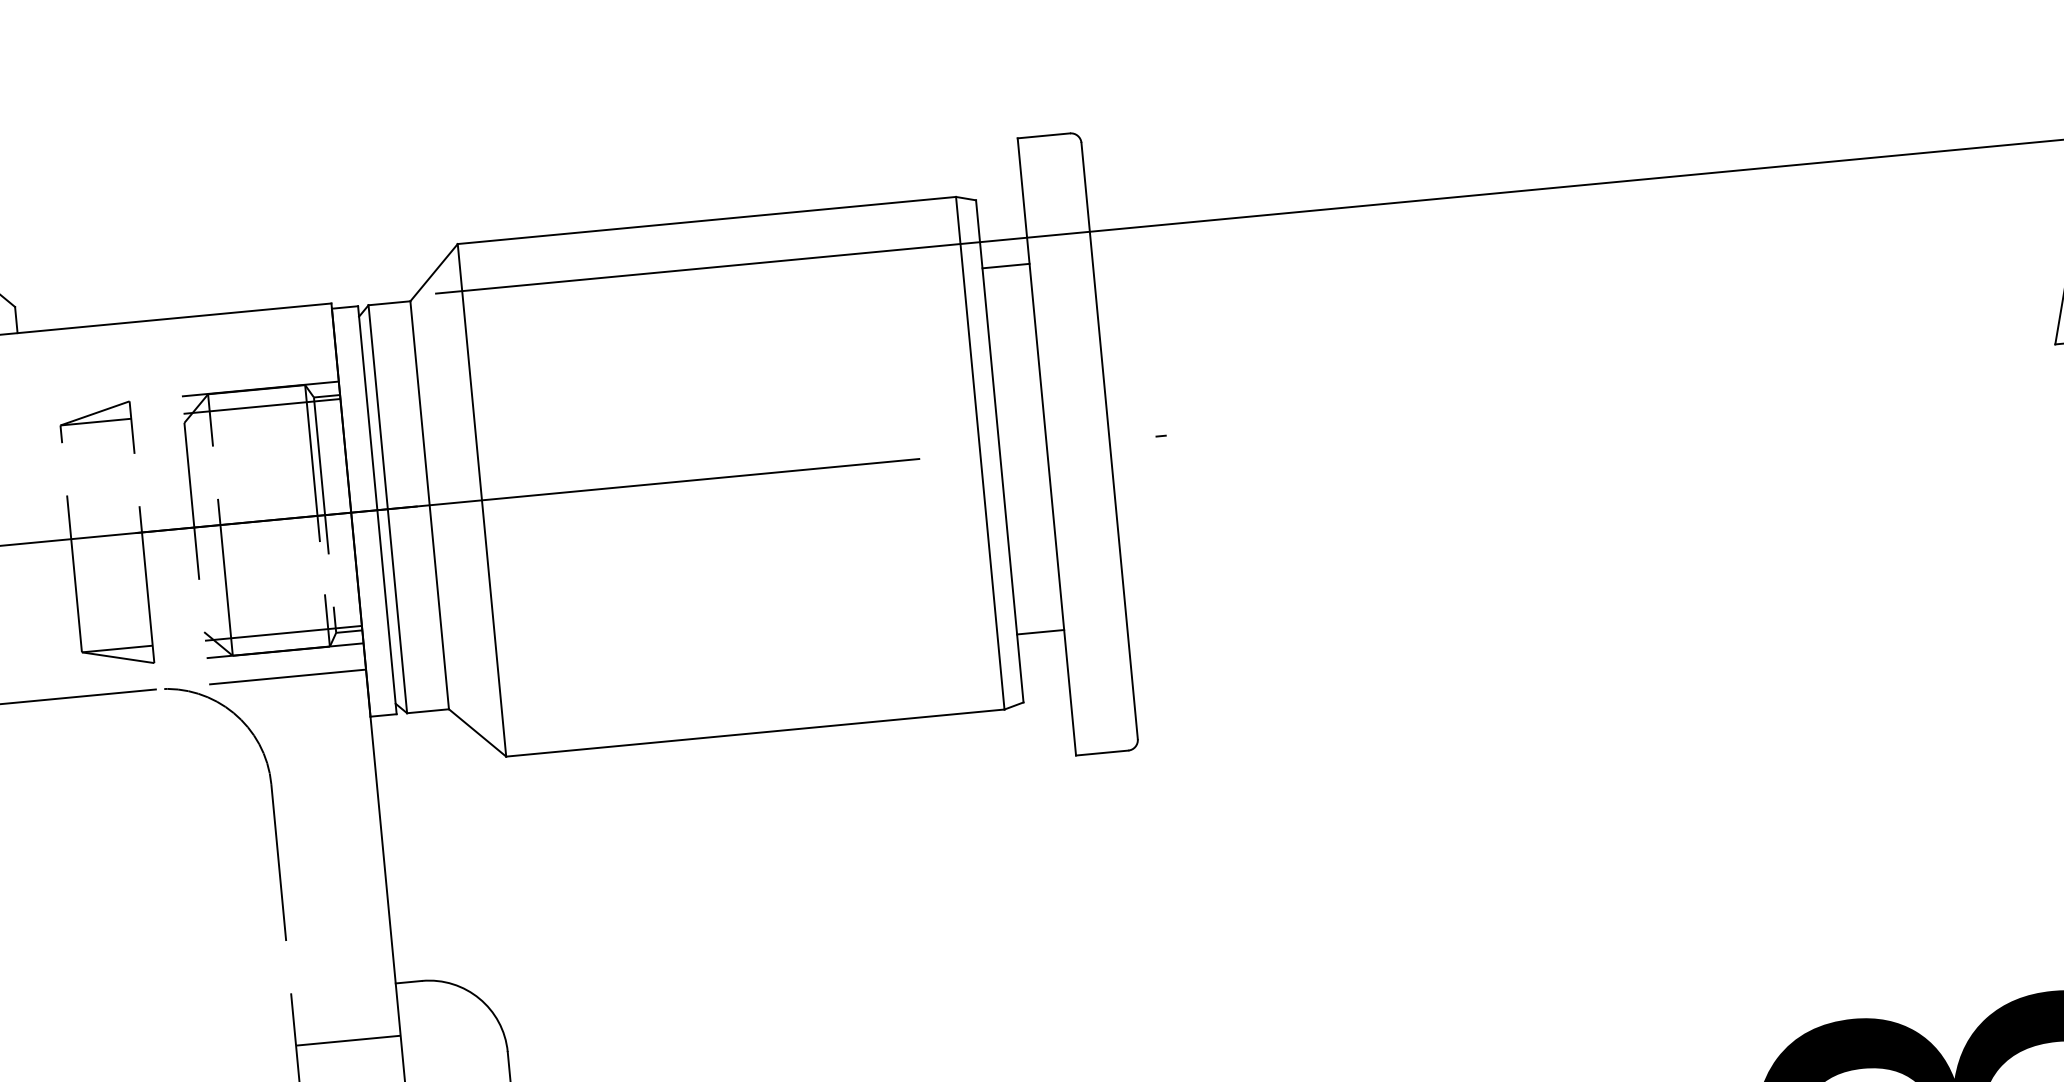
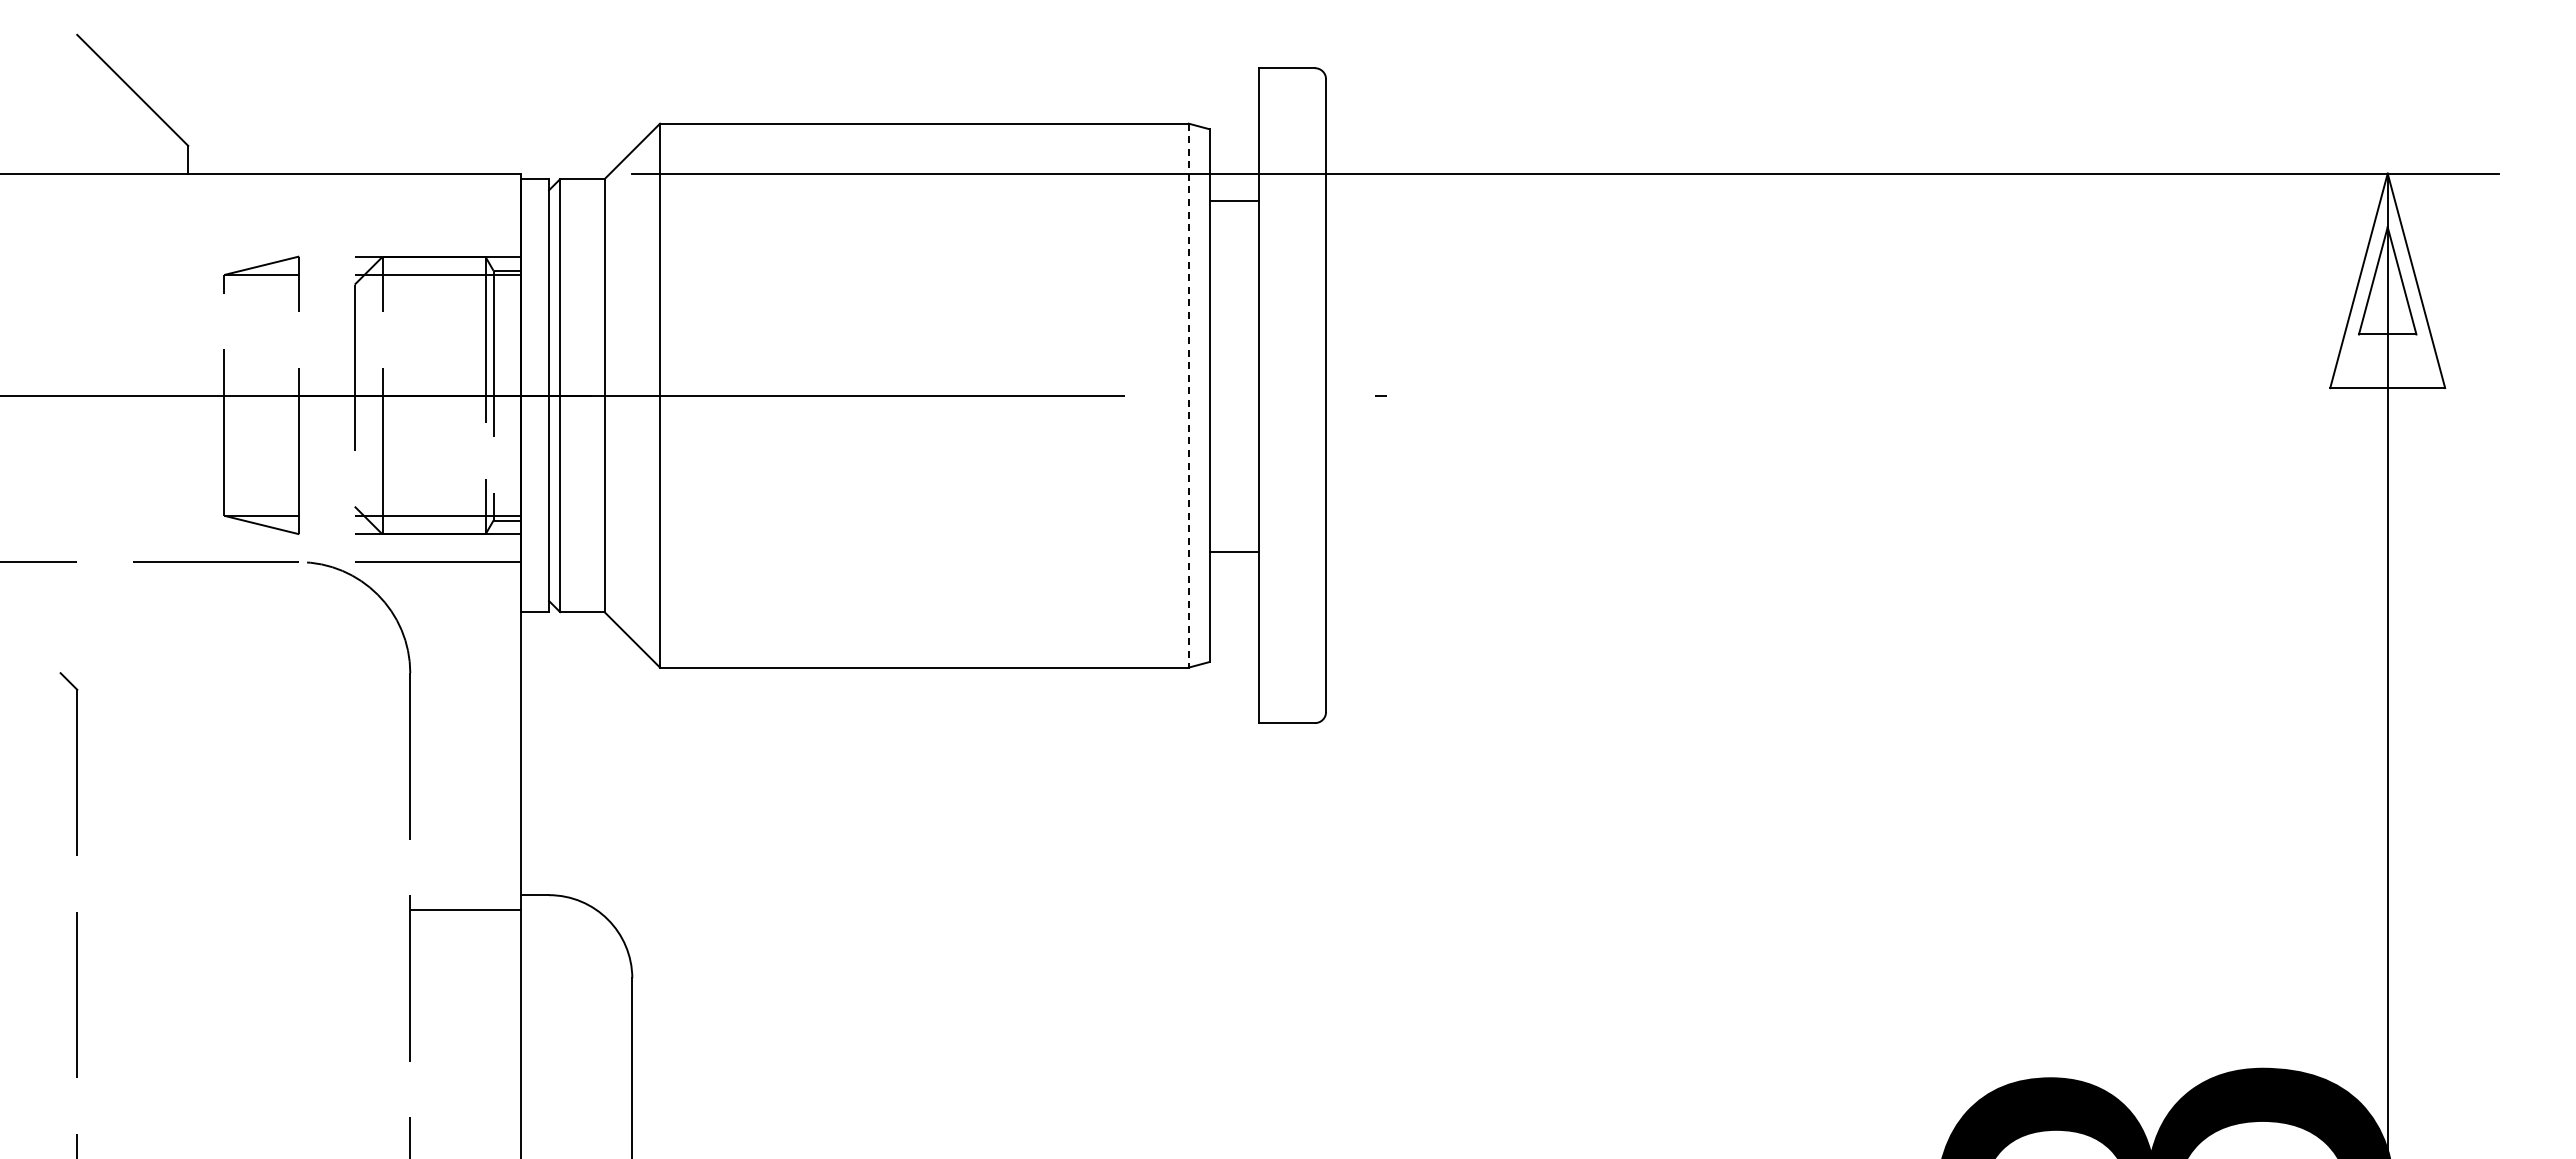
line: (979, 453) -> (1188, 395), solid -> dashed
line: (1040, 631) -> (1234, 551), moved
line: (348, 1040) -> (465, 909), moved

